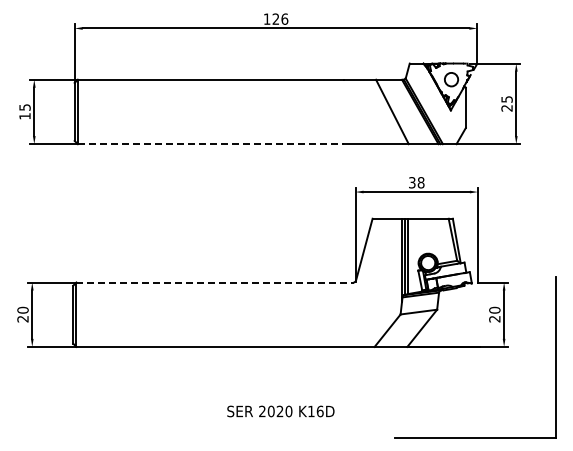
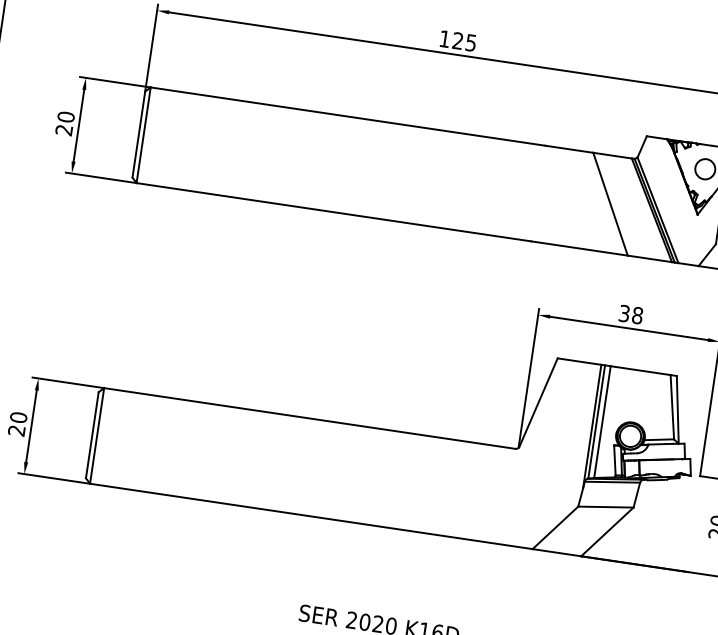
text: (284, 18) -> (470, 41), 126 -> 125
text: (24, 111) -> (64, 122), 15 -> 20
line: (210, 144) -> (333, 212), dashed -> solid
line: (215, 282) -> (310, 418), dashed -> solid

